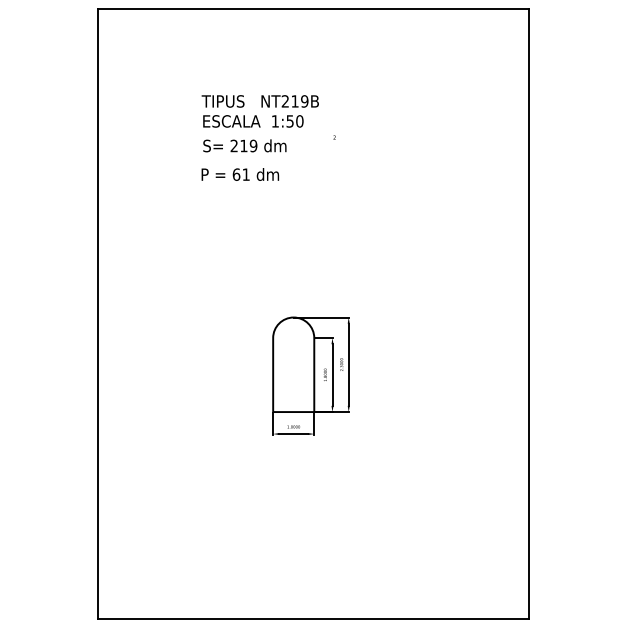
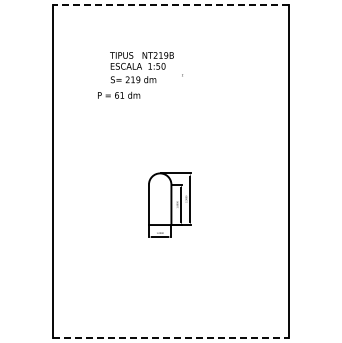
line: (314, 8) -> (171, 4), solid -> dashed
text: (241, 172) -> (119, 94), moved
line: (314, 619) -> (171, 338), solid -> dashed

